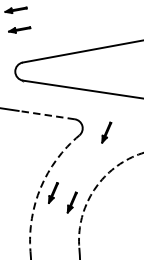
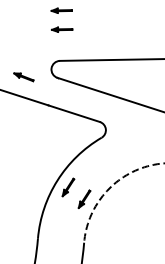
line: (46, 114) -> (74, 113), dashed -> solid
part: (106, 131) -> (127, 138), removed
arc: (40, 187) -> (57, 180), dashed -> solid

